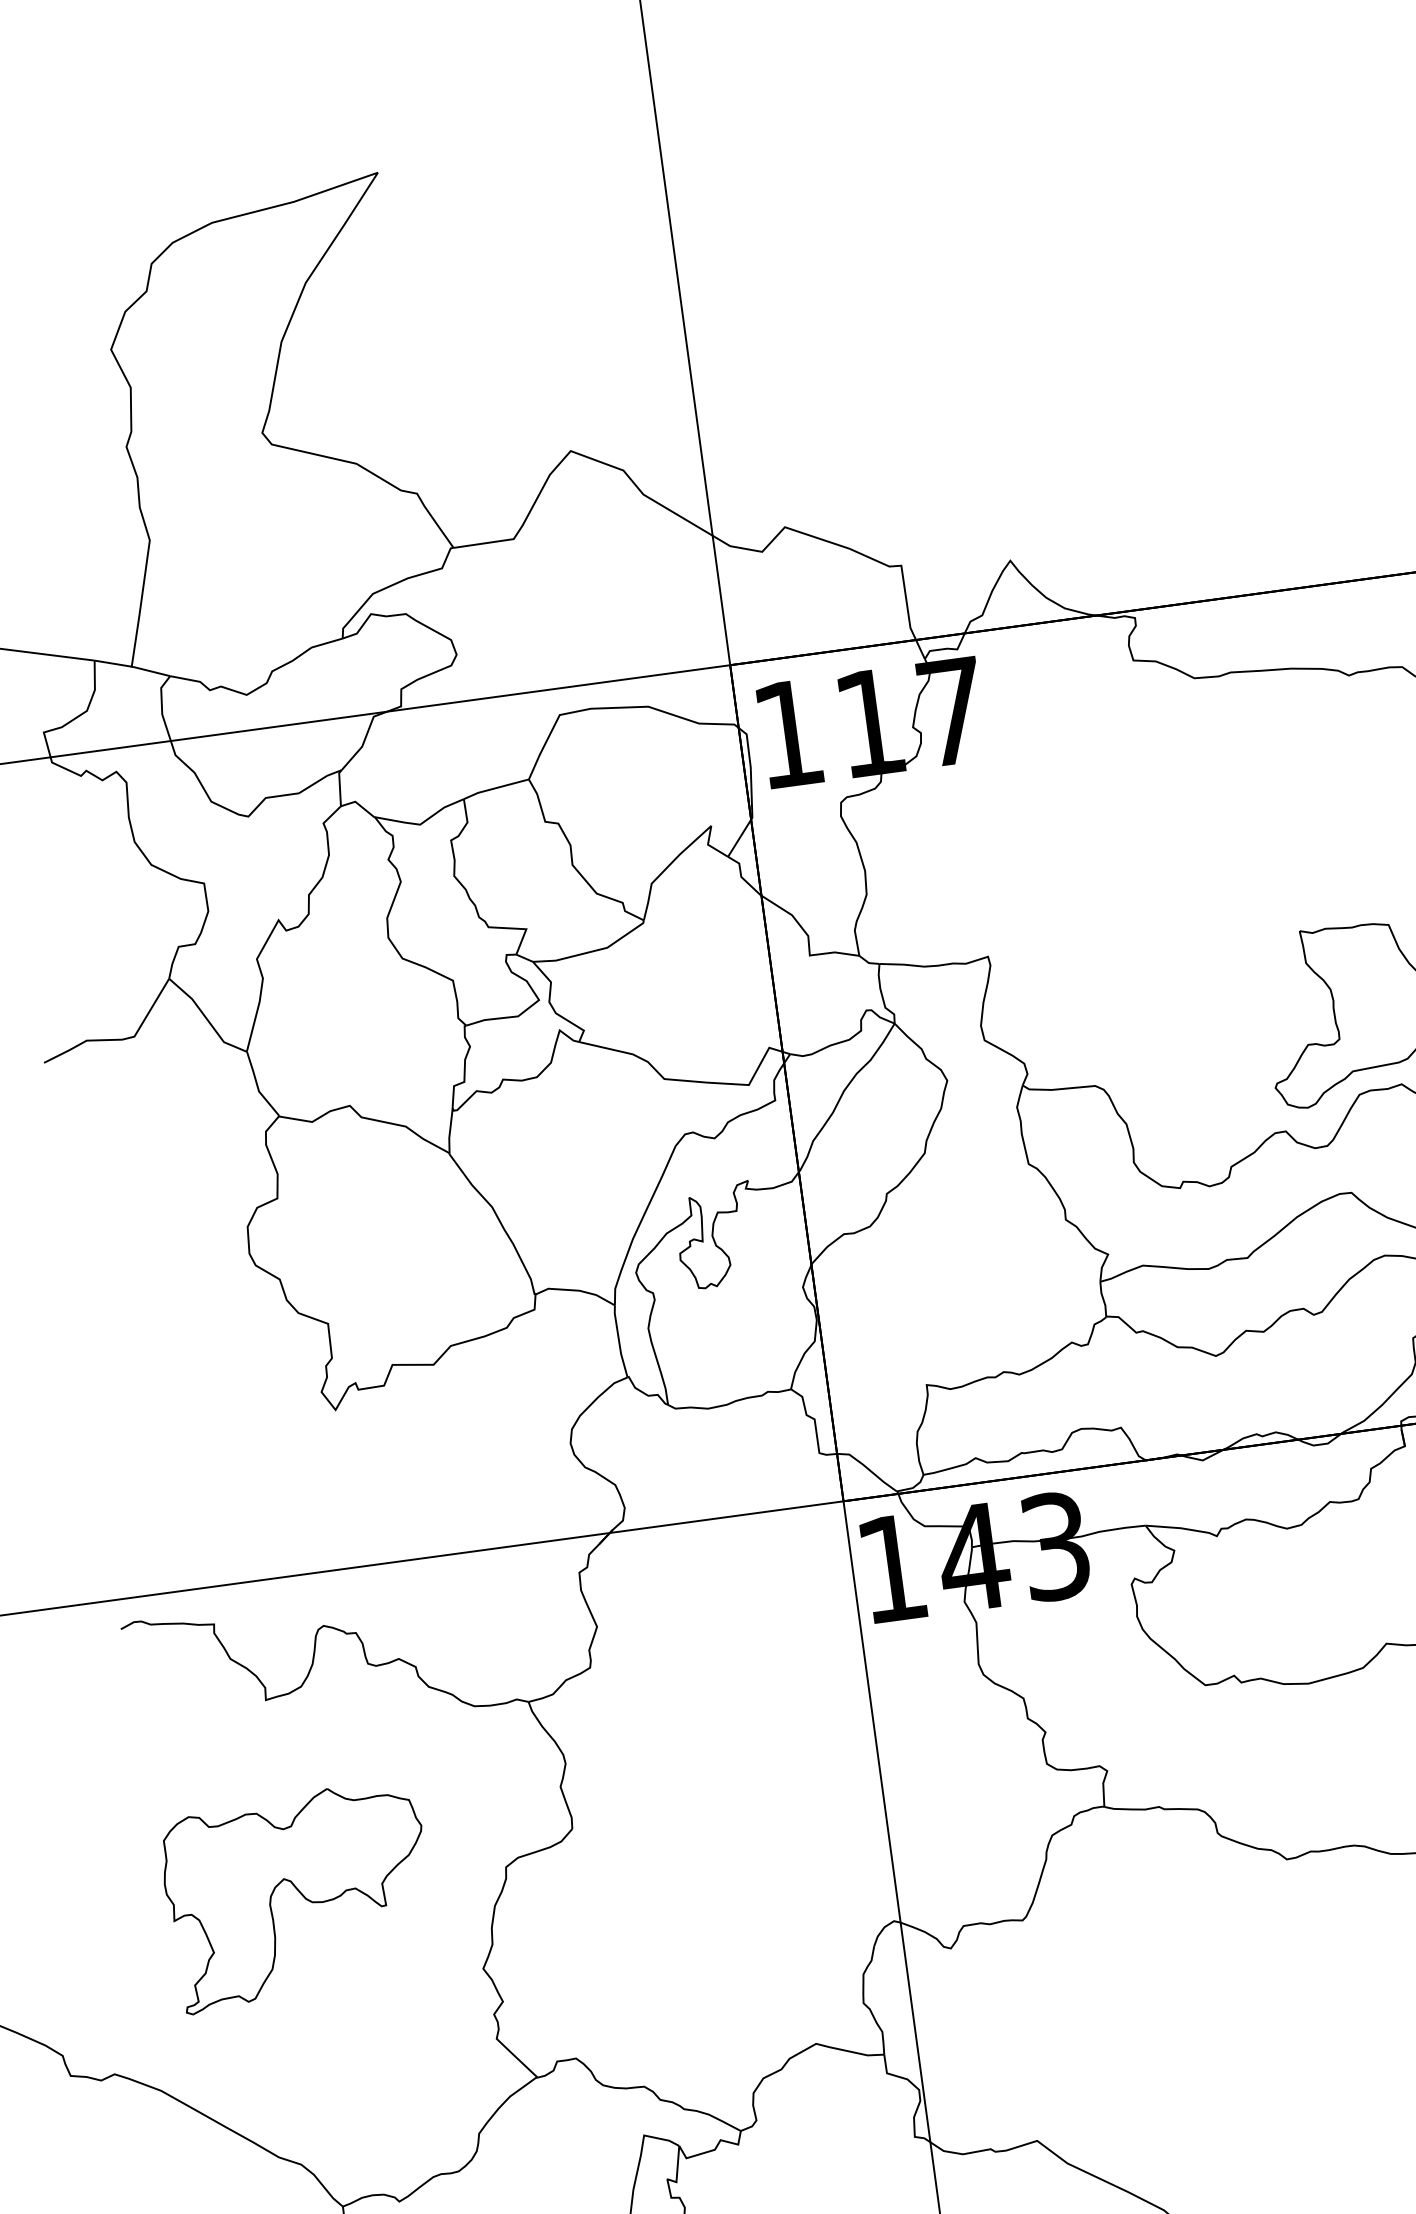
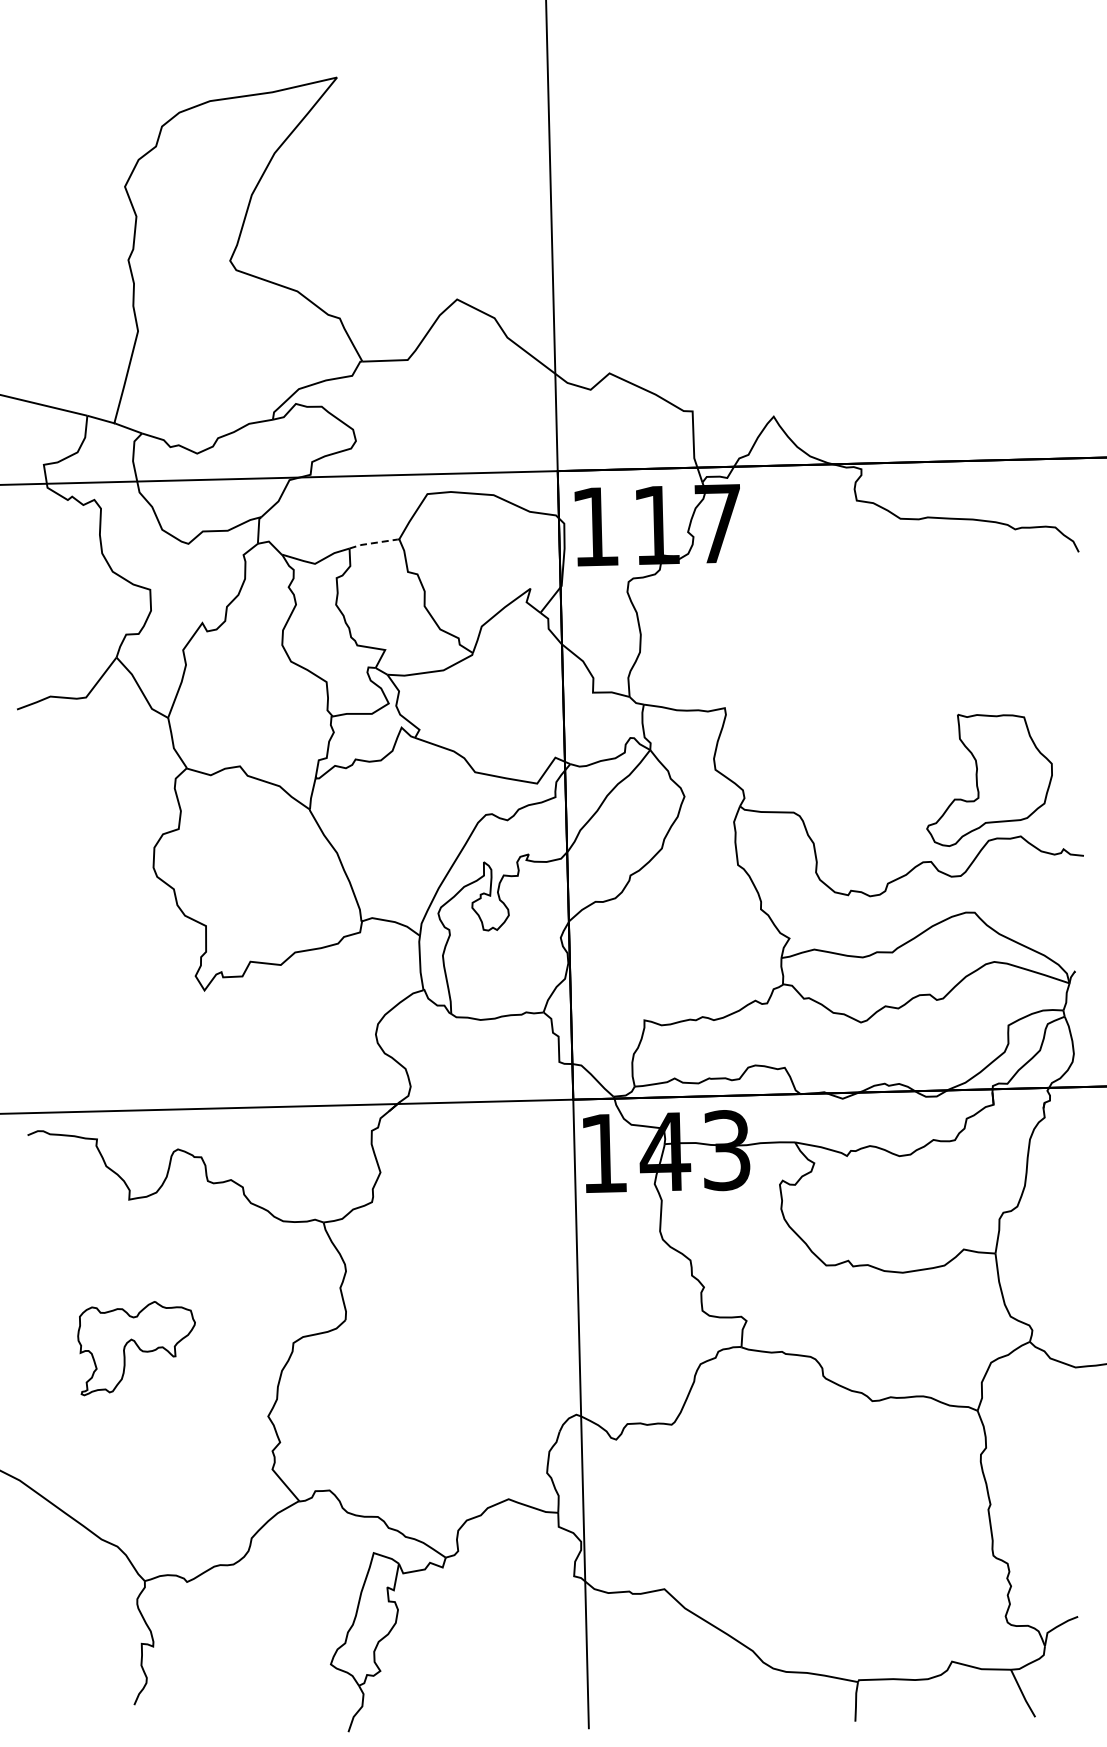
line: (495, 788) -> (373, 543), solid -> dashed
part: (297, 1897) -> (136, 1348), size x0.6

